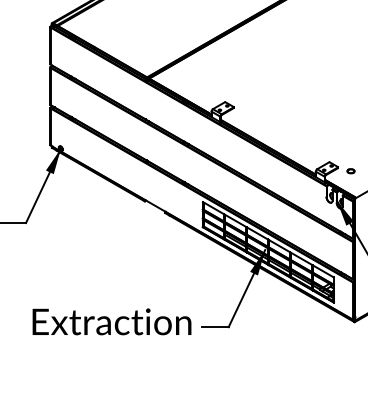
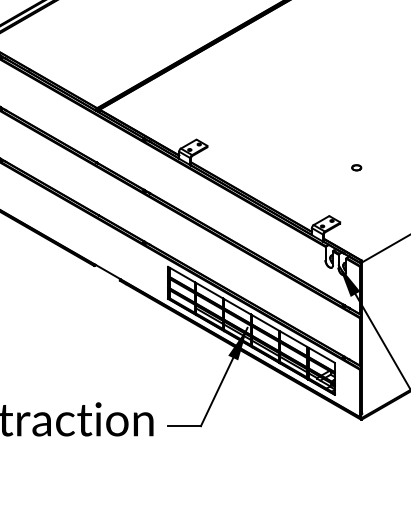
part: (350, 171) -> (356, 168), moved

